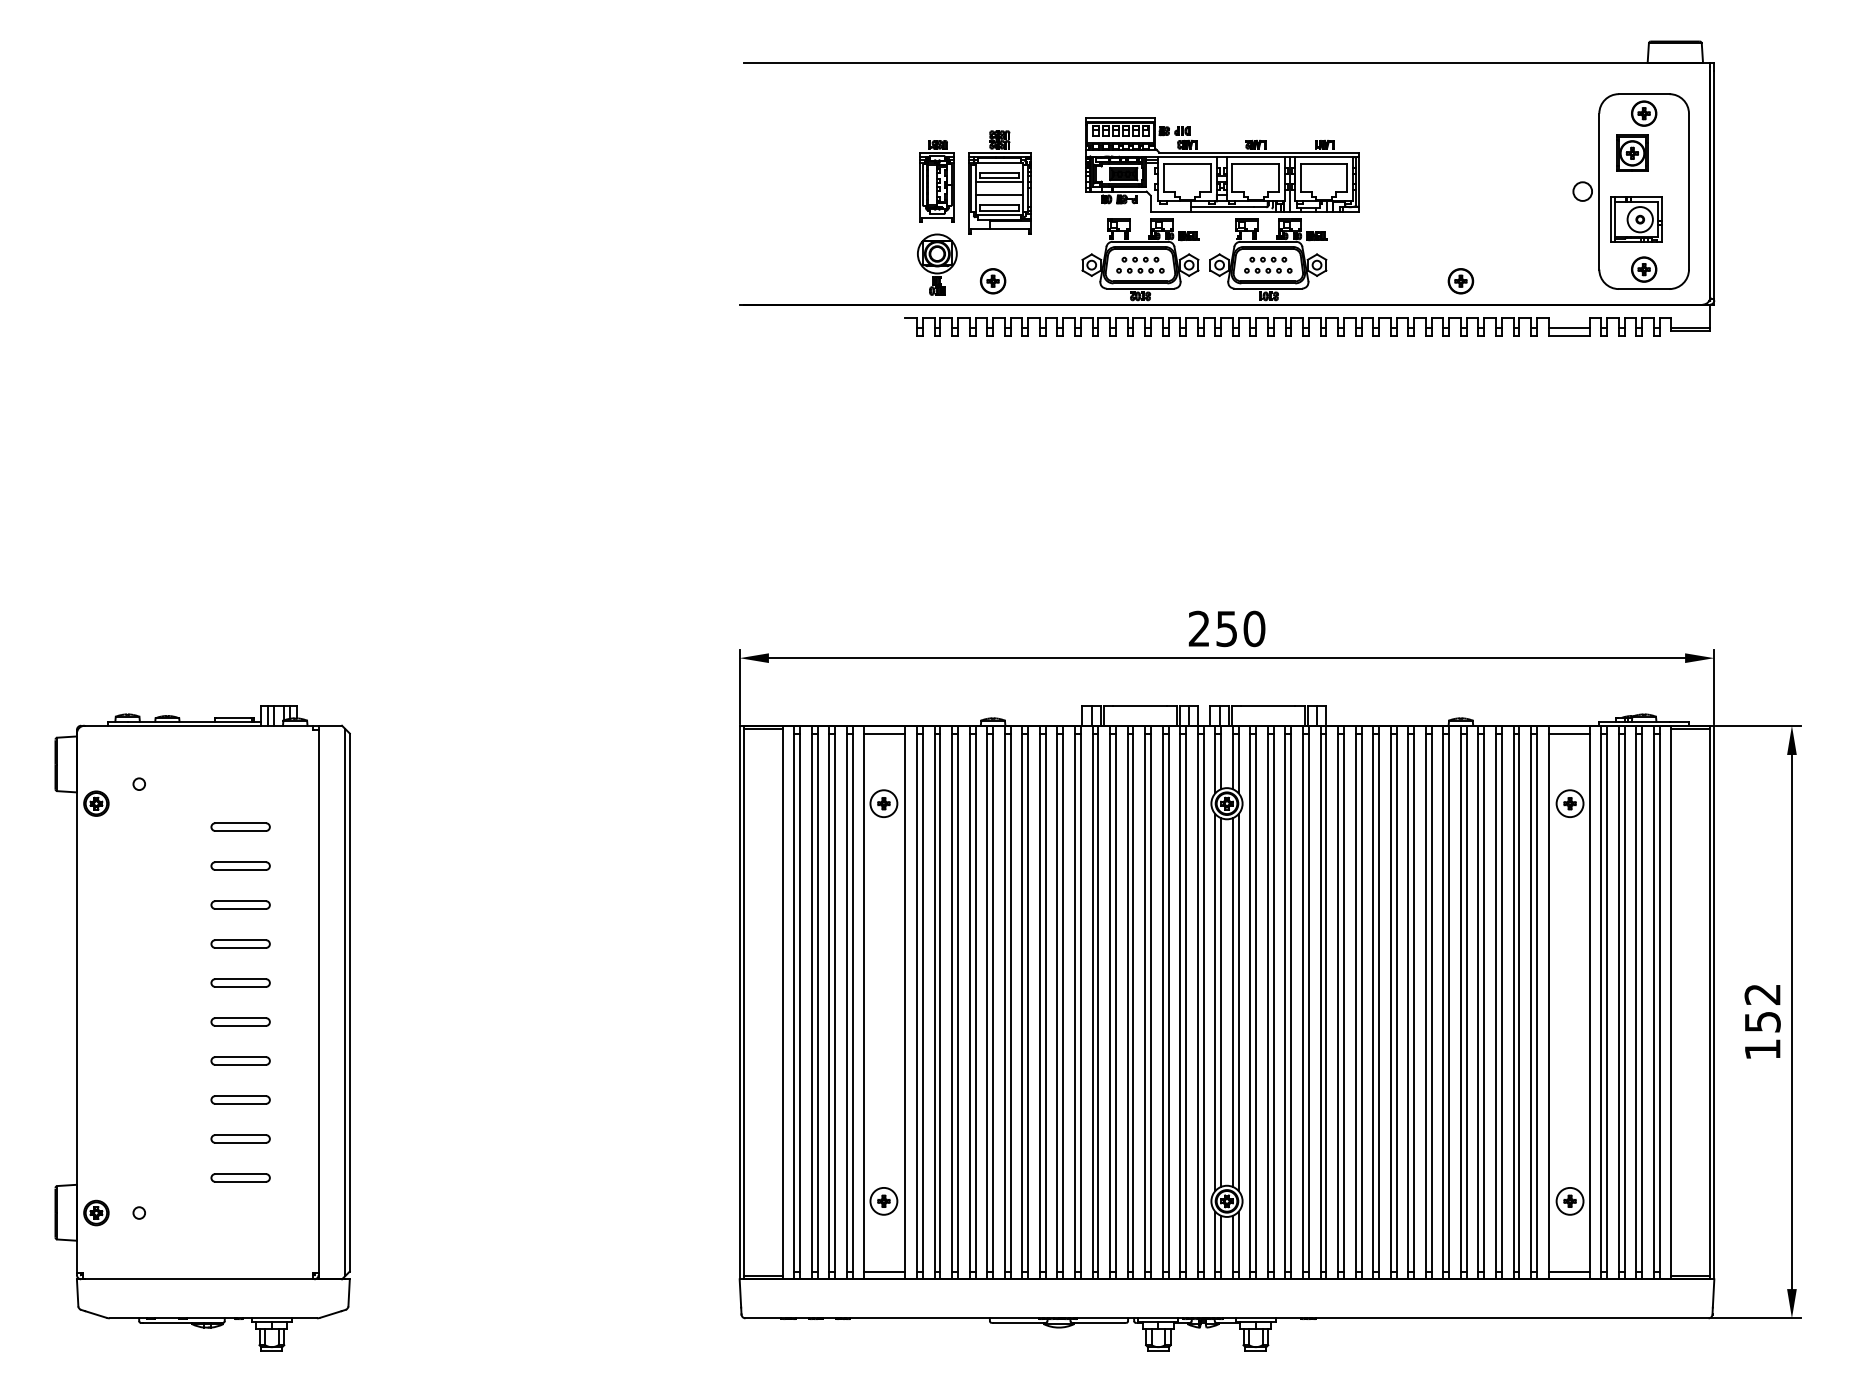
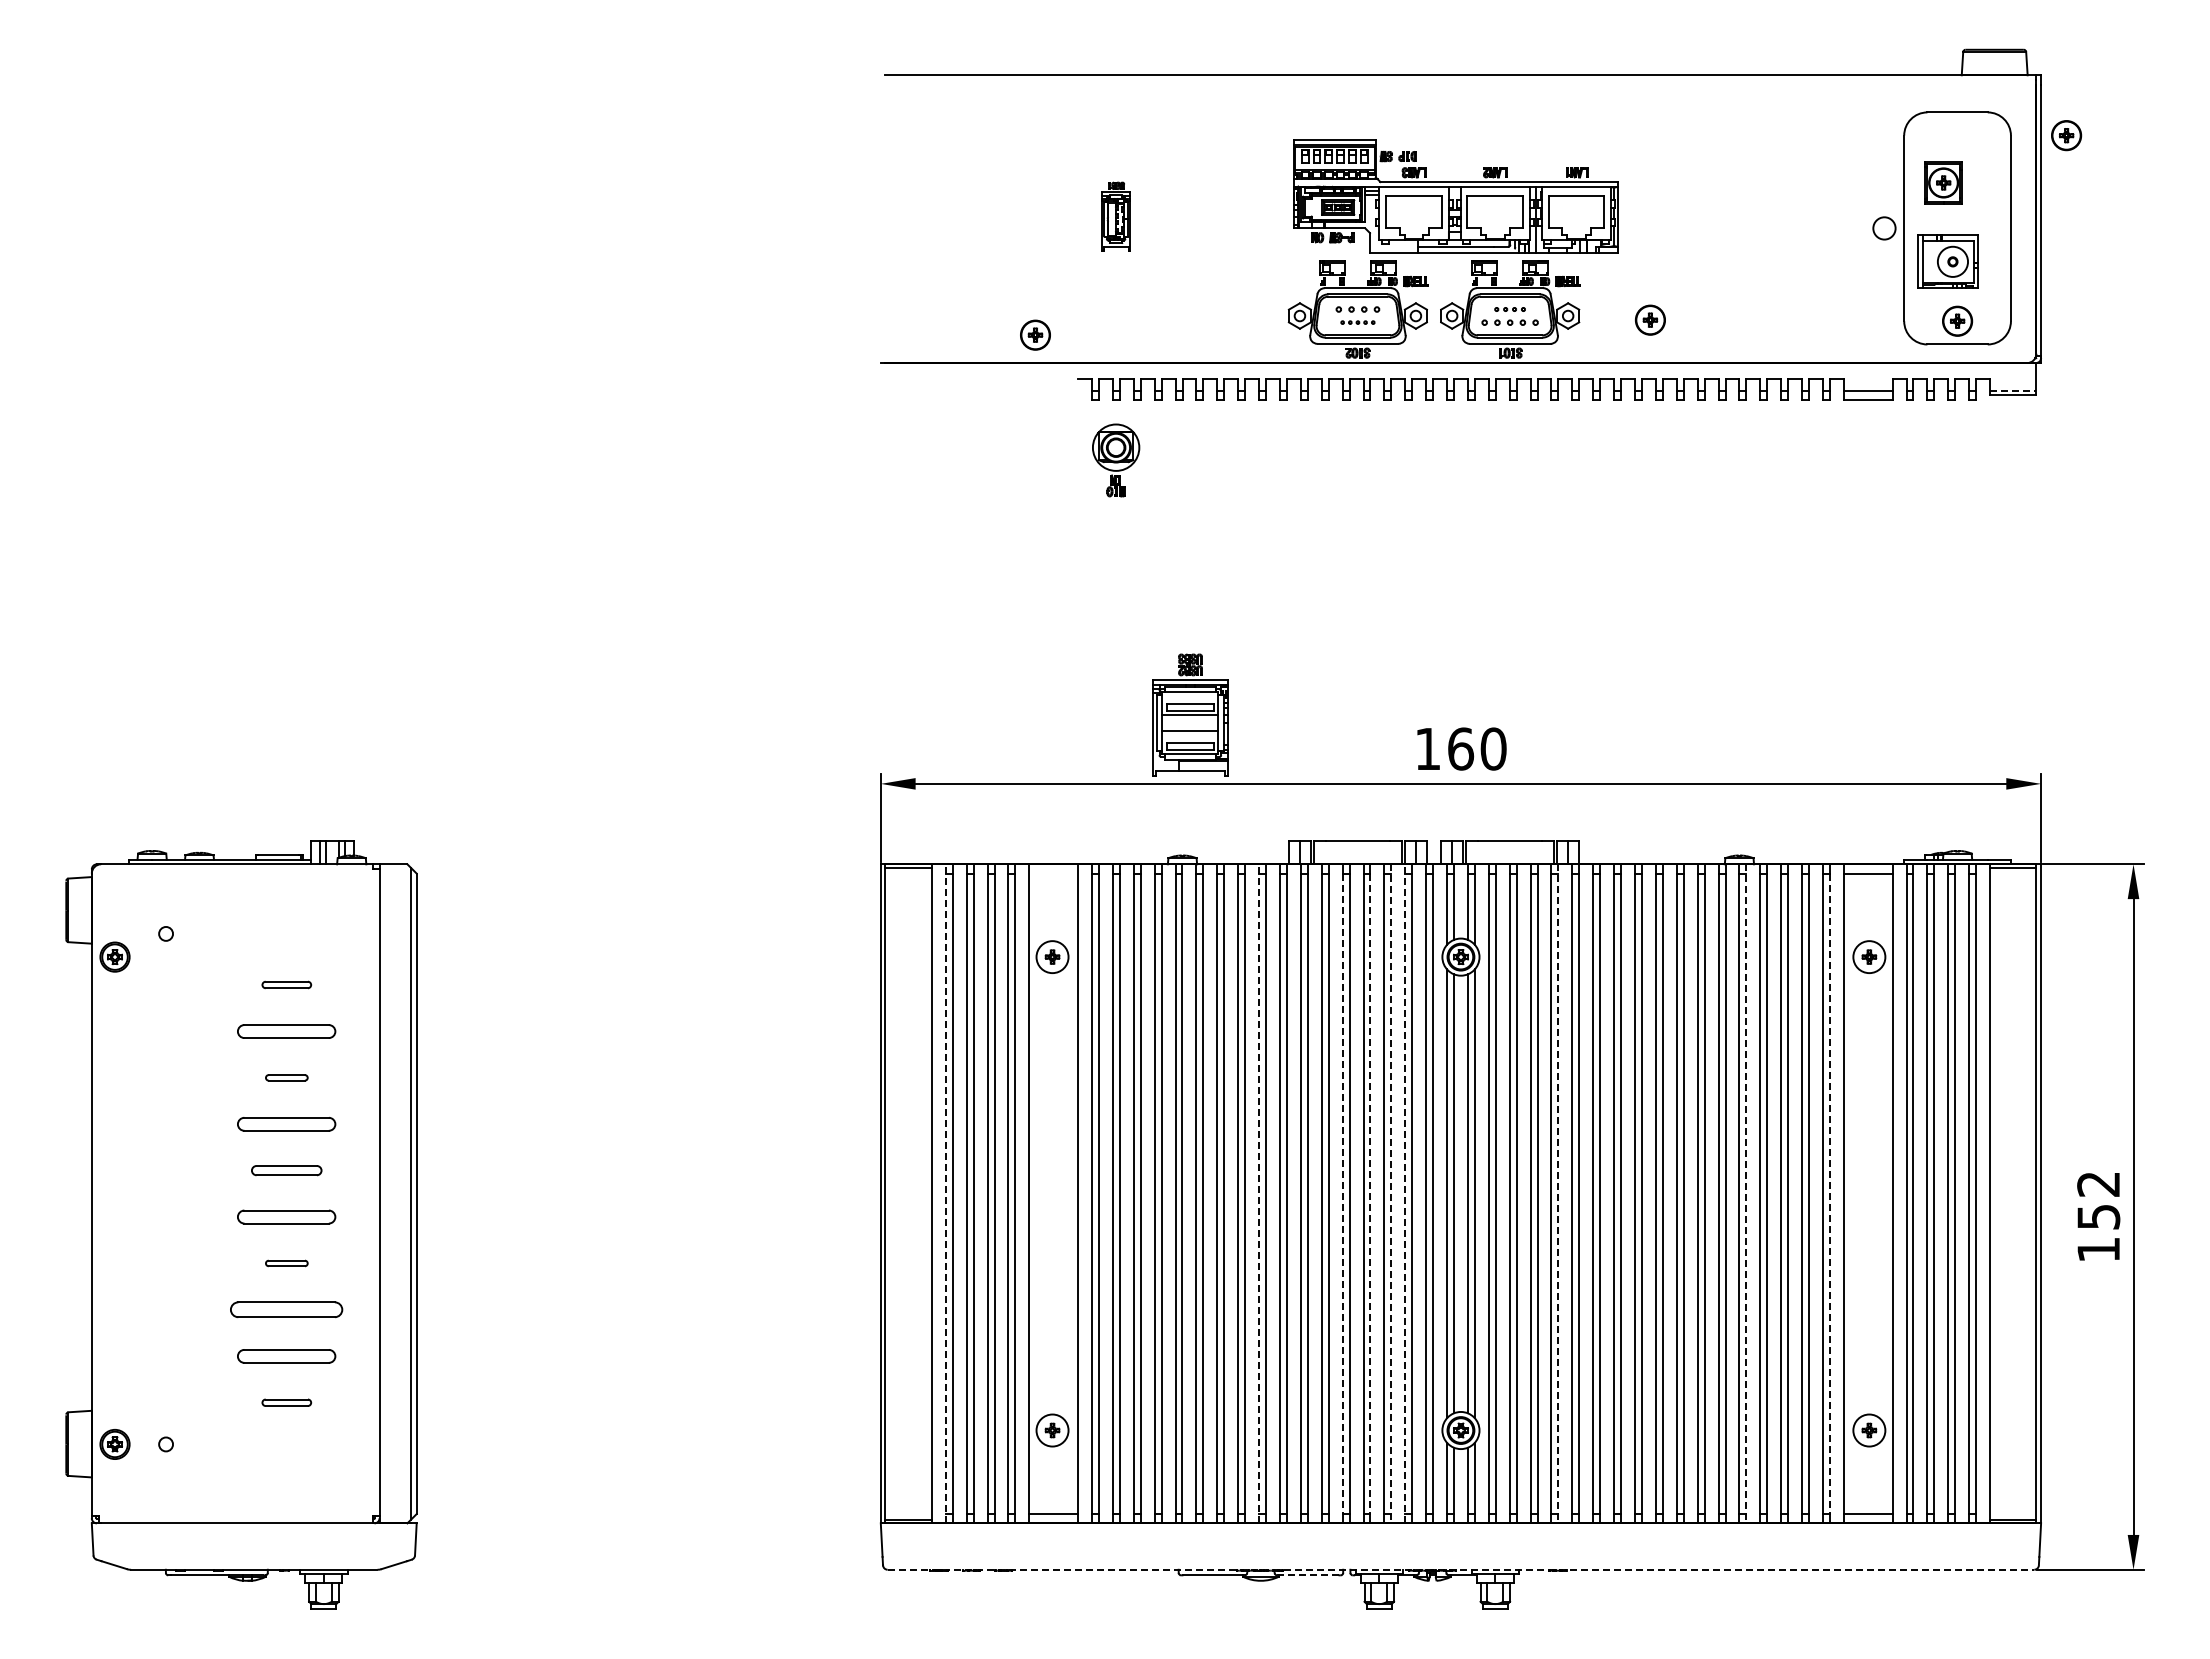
part: (1644, 113) -> (2066, 135), moved
part: (936, 181) -> (1115, 216), size x0.7
part: (999, 181) -> (1190, 714), moved
part: (1267, 259) -> (1509, 309), size x0.7
part: (937, 264) -> (1116, 460), moved
part: (1140, 270) -> (1357, 322), size x0.6
part: (993, 280) -> (1035, 334), moved
part: (1460, 280) -> (1650, 319), moved
line: (1691, 327) -> (2013, 390), solid -> dashed
text: (1213, 628) -> (1444, 748), 250 -> 160
line: (884, 733) -> (1053, 873), removed
part: (240, 826) -> (286, 984), size x0.7
part: (240, 865) -> (286, 1030), size x1.4
part: (240, 904) -> (286, 1077), size x0.6
part: (240, 943) -> (286, 1123), size x1.4
line: (794, 1002) -> (945, 1193), solid -> dashed
line: (1057, 1002) -> (1259, 1193), solid -> dashed
line: (1168, 1002) -> (1391, 1193), solid -> dashed
line: (1180, 1002) -> (1405, 1193), solid -> dashed
line: (1308, 1002) -> (1558, 1193), solid -> dashed
line: (1466, 1002) -> (1746, 1193), solid -> dashed
line: (1127, 1003) -> (1342, 1194), solid -> dashed
line: (1151, 1003) -> (1370, 1194), solid -> dashed
line: (1536, 1003) -> (1829, 1194), solid -> dashed
part: (240, 1021) -> (286, 1216), size x1.4
part: (240, 1061) -> (286, 1263), size x0.6
part: (240, 1099) -> (286, 1309), size x1.6
part: (240, 1138) -> (286, 1355), size x1.4
part: (240, 1177) -> (286, 1402), size x0.7
line: (1227, 1318) -> (1461, 1569), solid -> dashed
line: (1098, 1323) -> (1307, 1575), solid -> dashed

